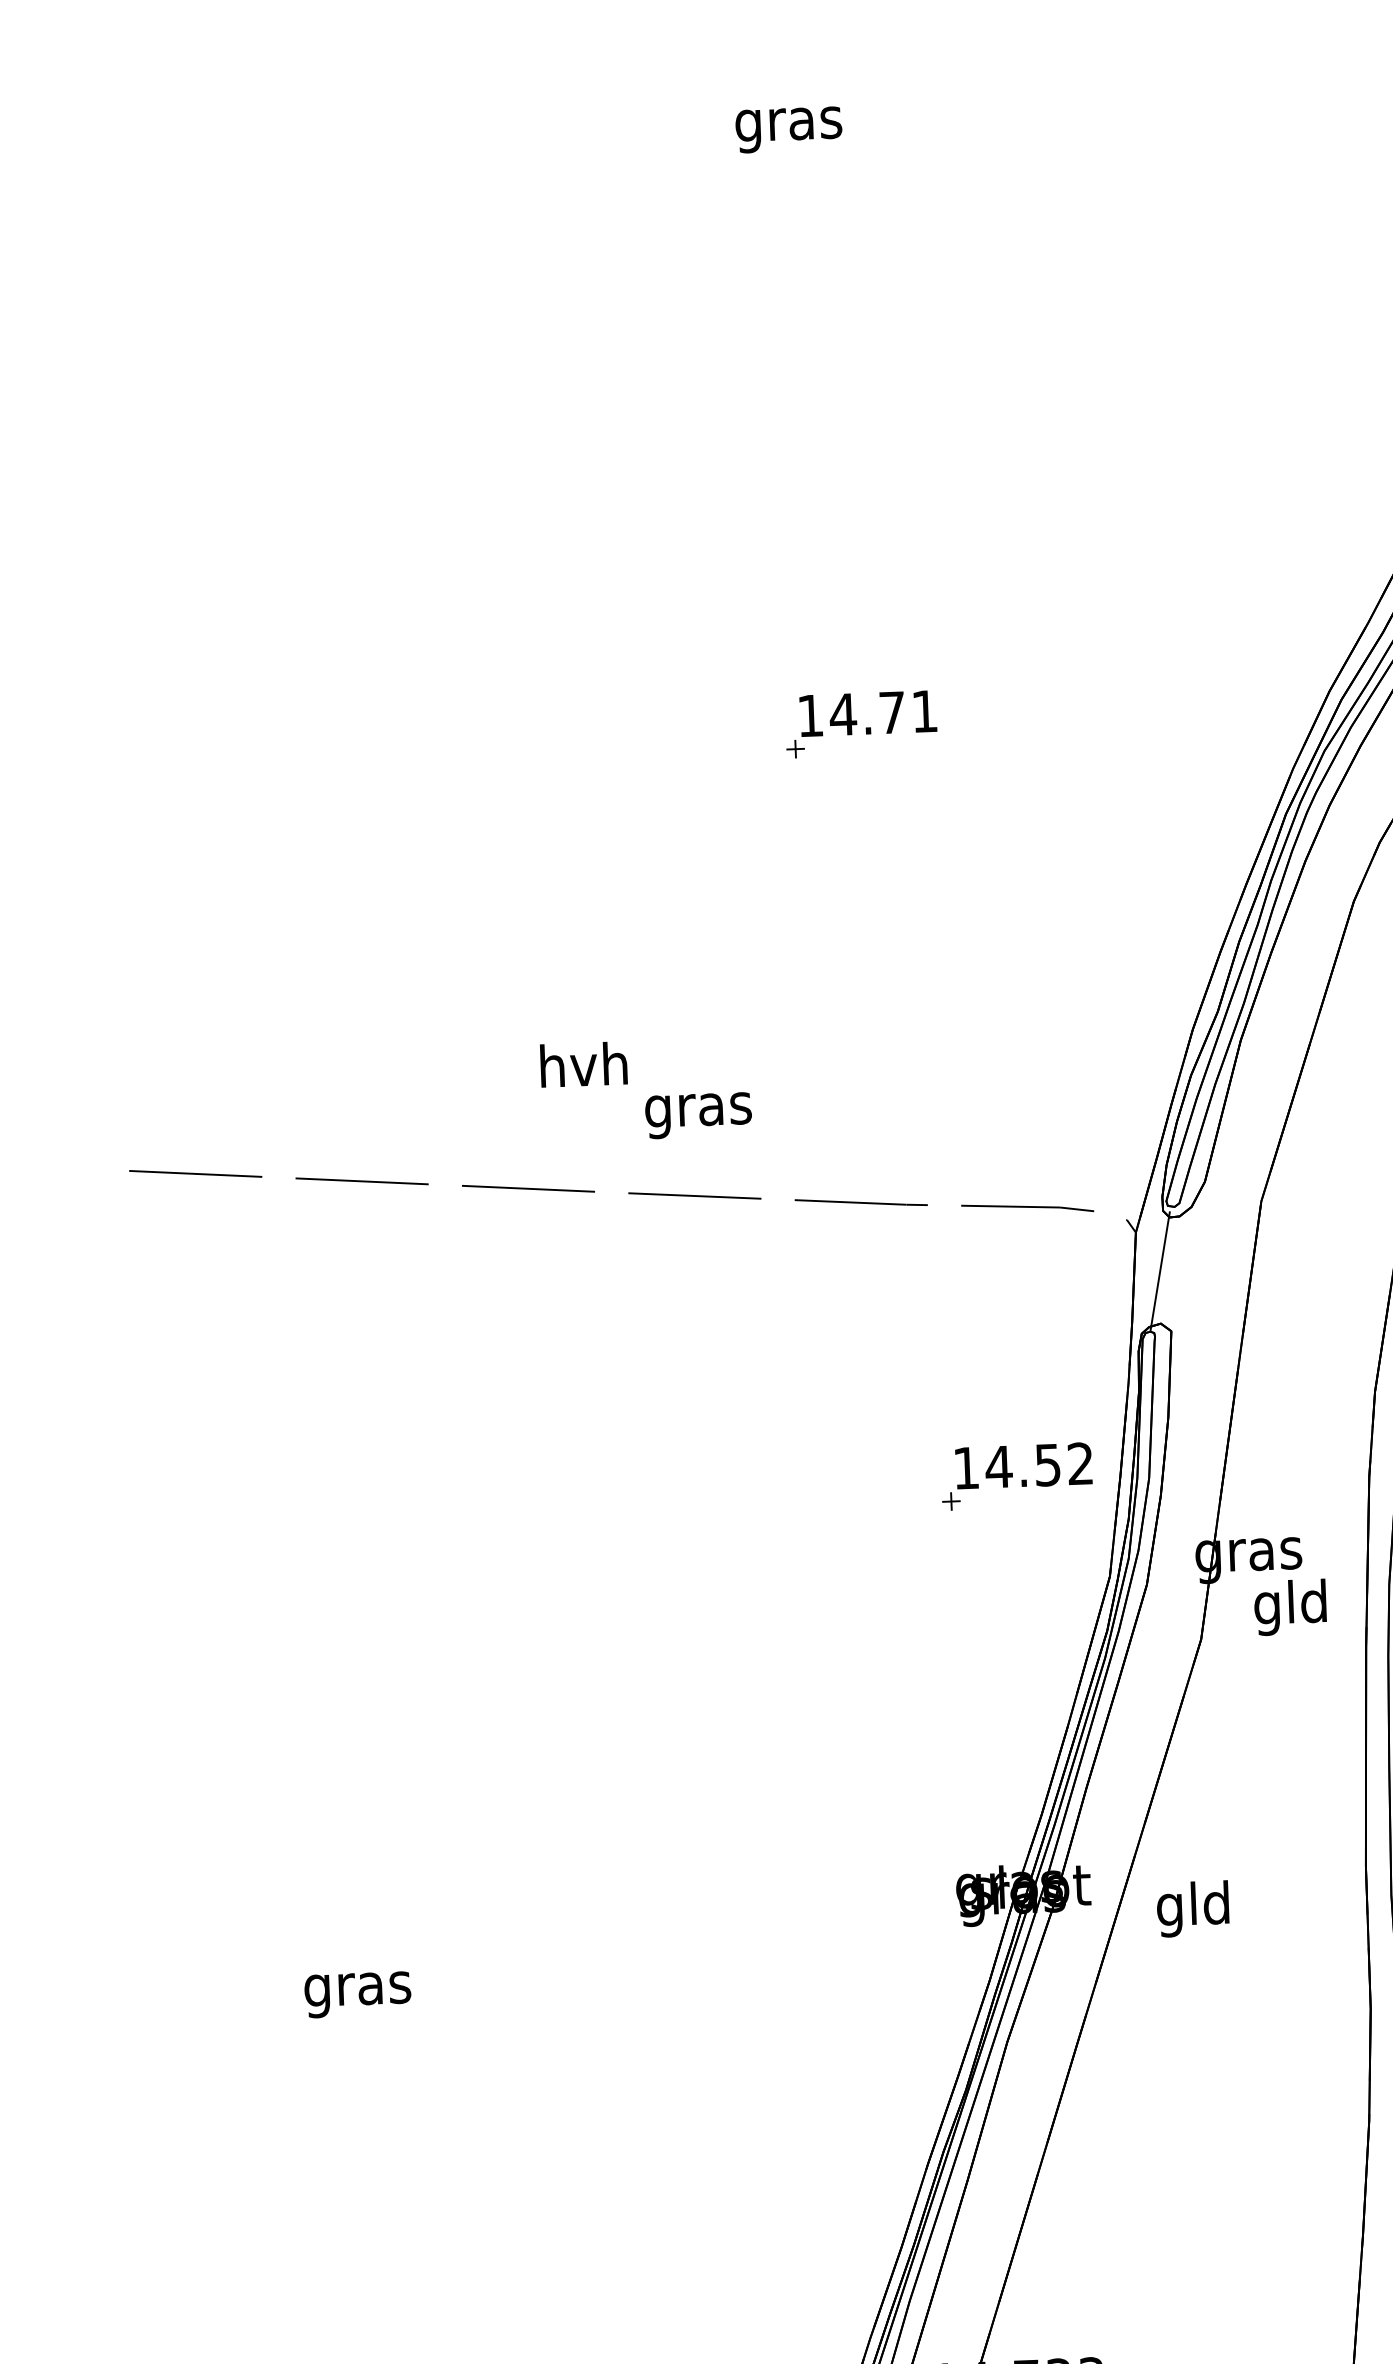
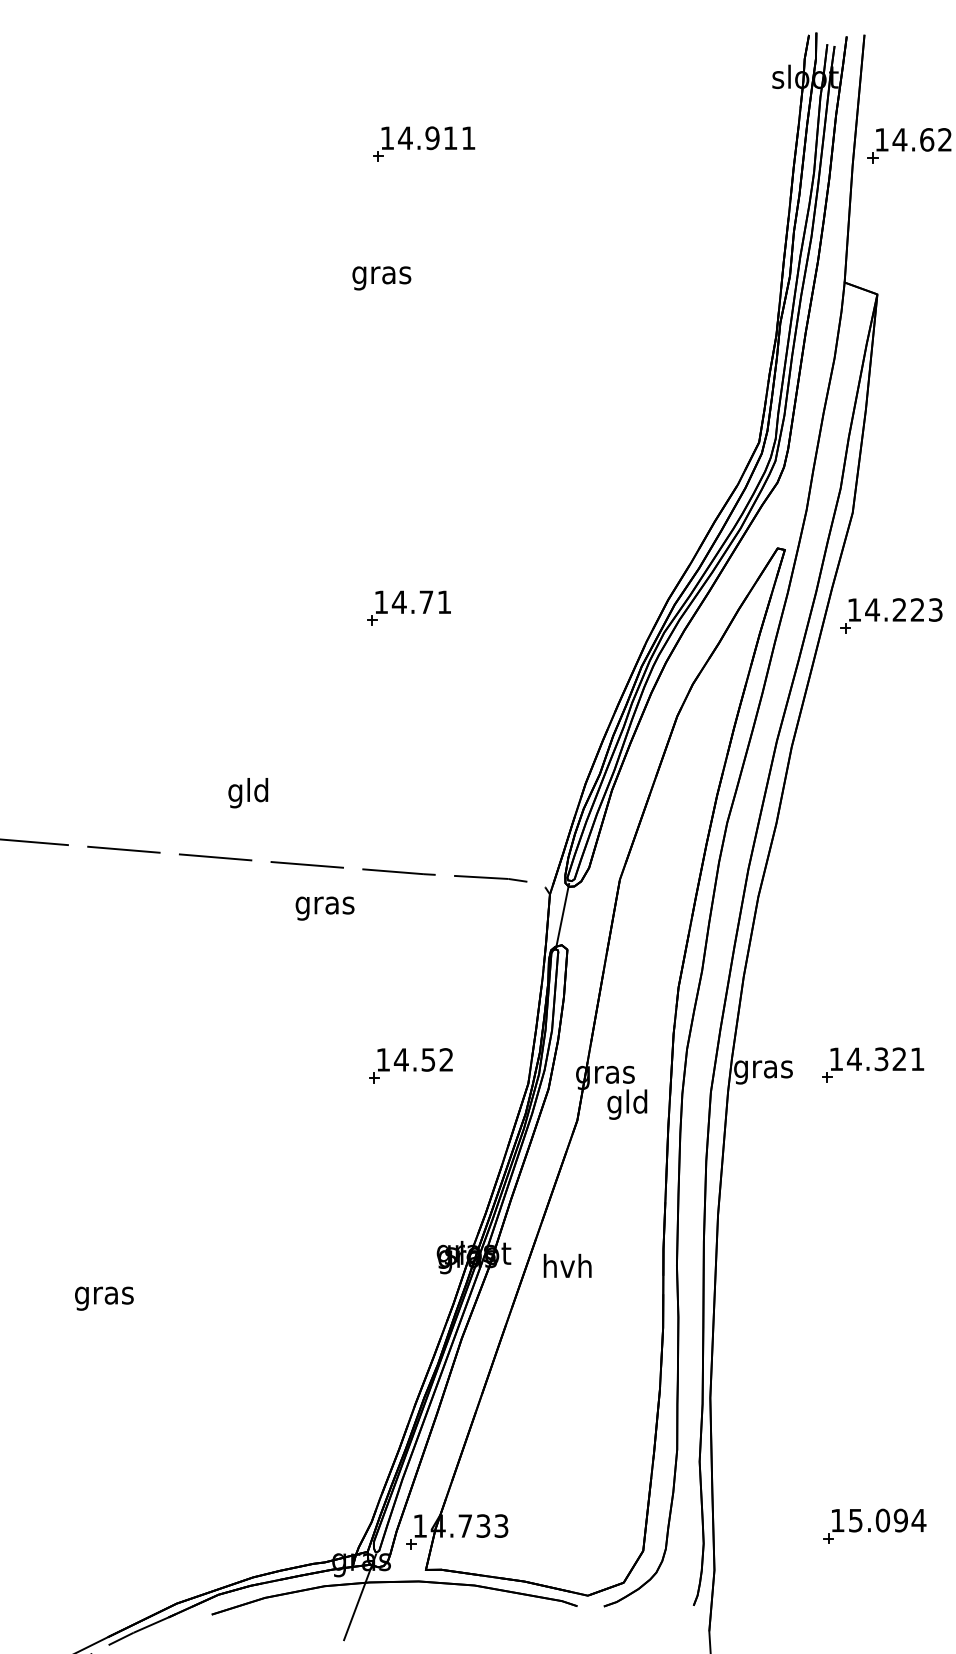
text: (583, 1070) -> (248, 793), hvh -> gld
text: (697, 1115) -> (324, 908), moved
part: (1015, 1476) -> (410, 1065), moved
text: (1193, 1907) -> (567, 1268), gld -> hvh

